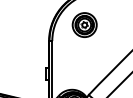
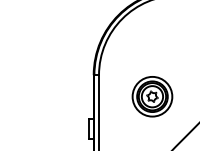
part: (84, 24) -> (152, 95), moved

